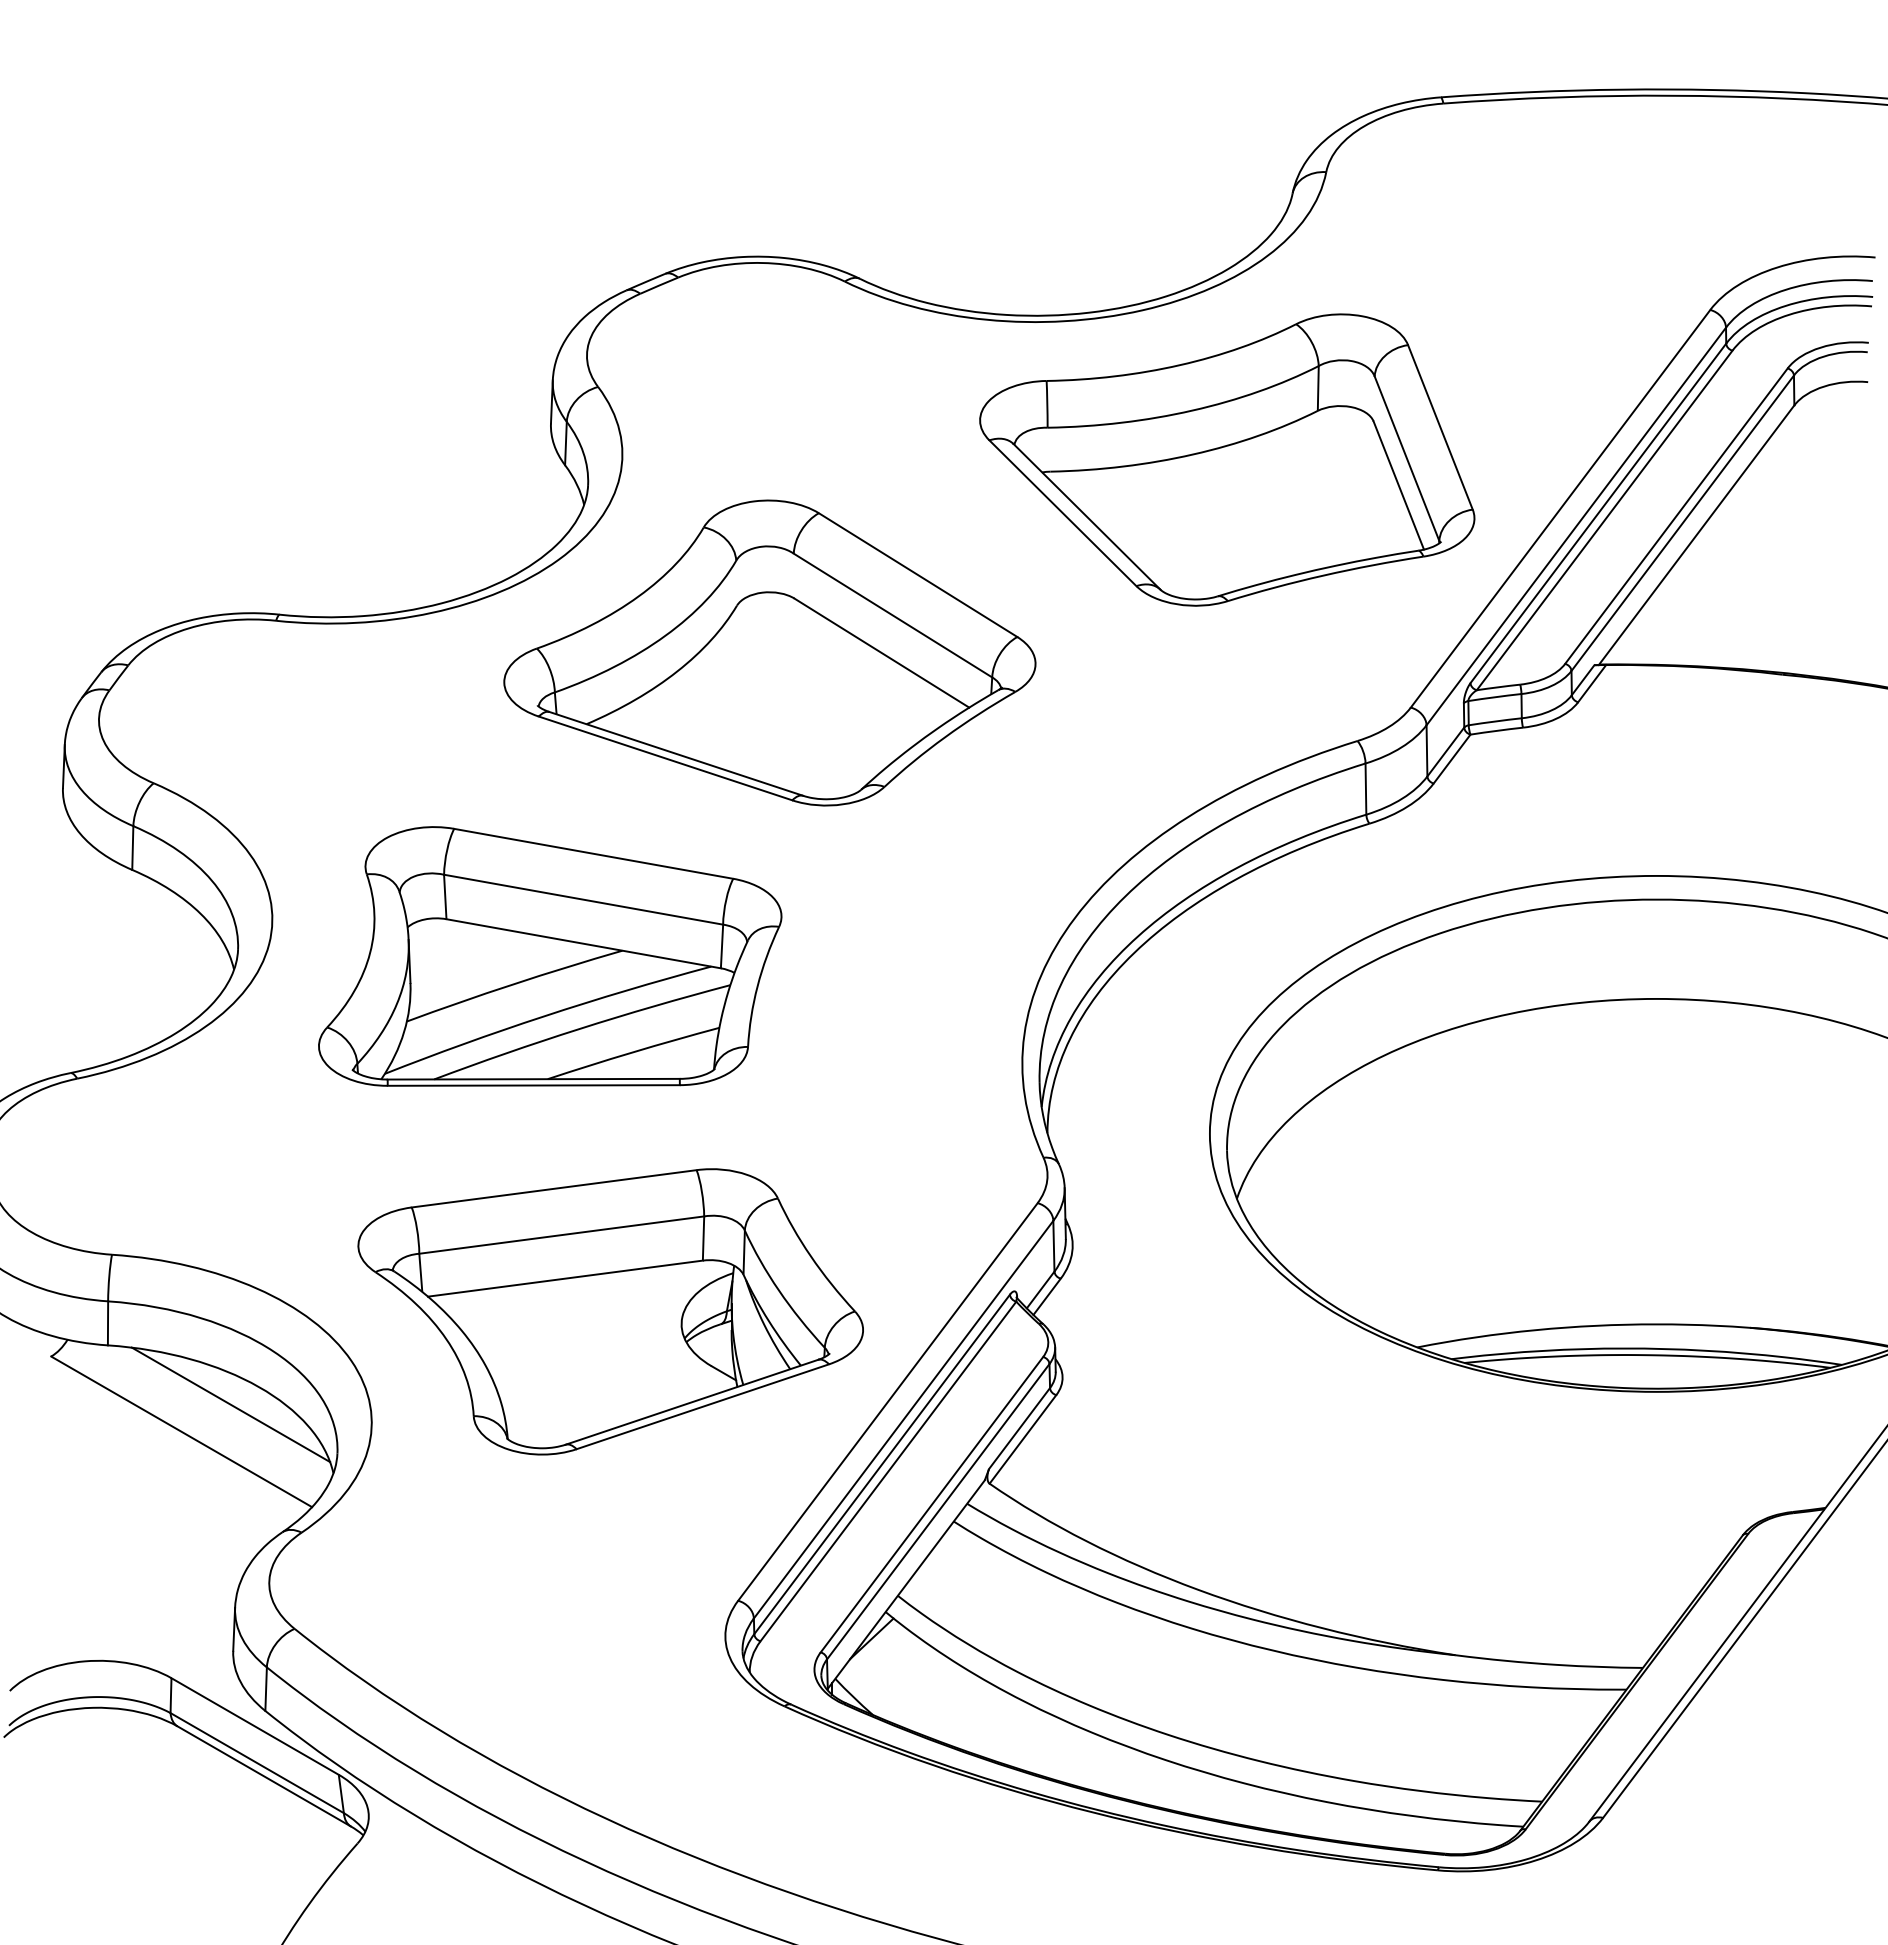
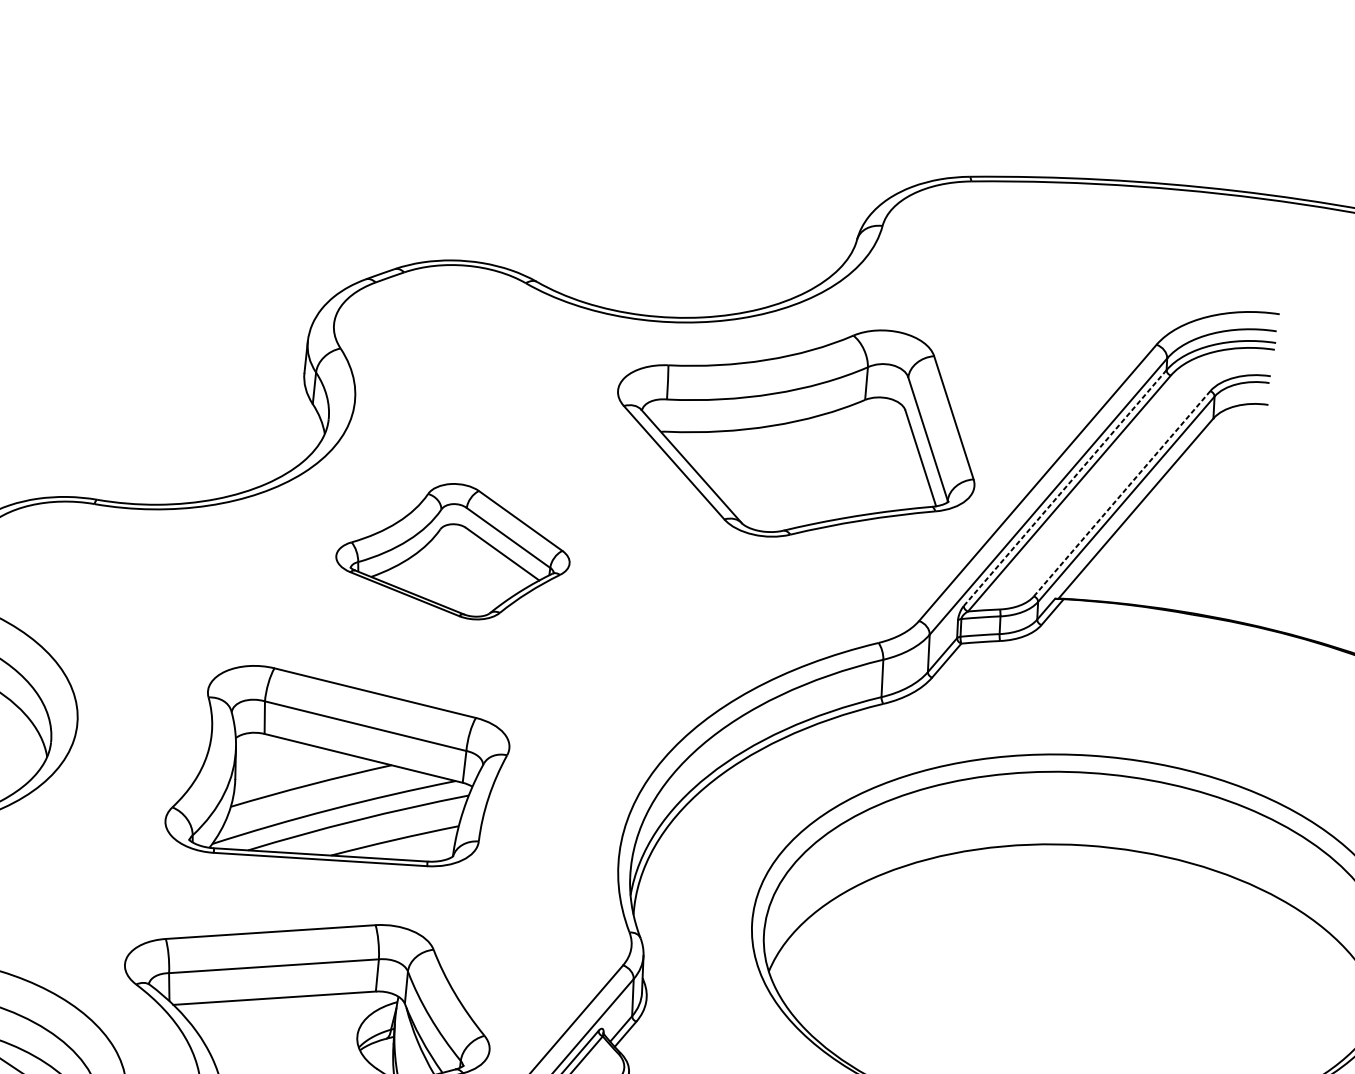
line: (1598, 513) -> (1065, 488), solid -> dashed
line: (1676, 516) -> (1122, 494), solid -> dashed
part: (769, 652) -> (453, 550), size x0.6
part: (550, 956) -> (338, 766), moved

